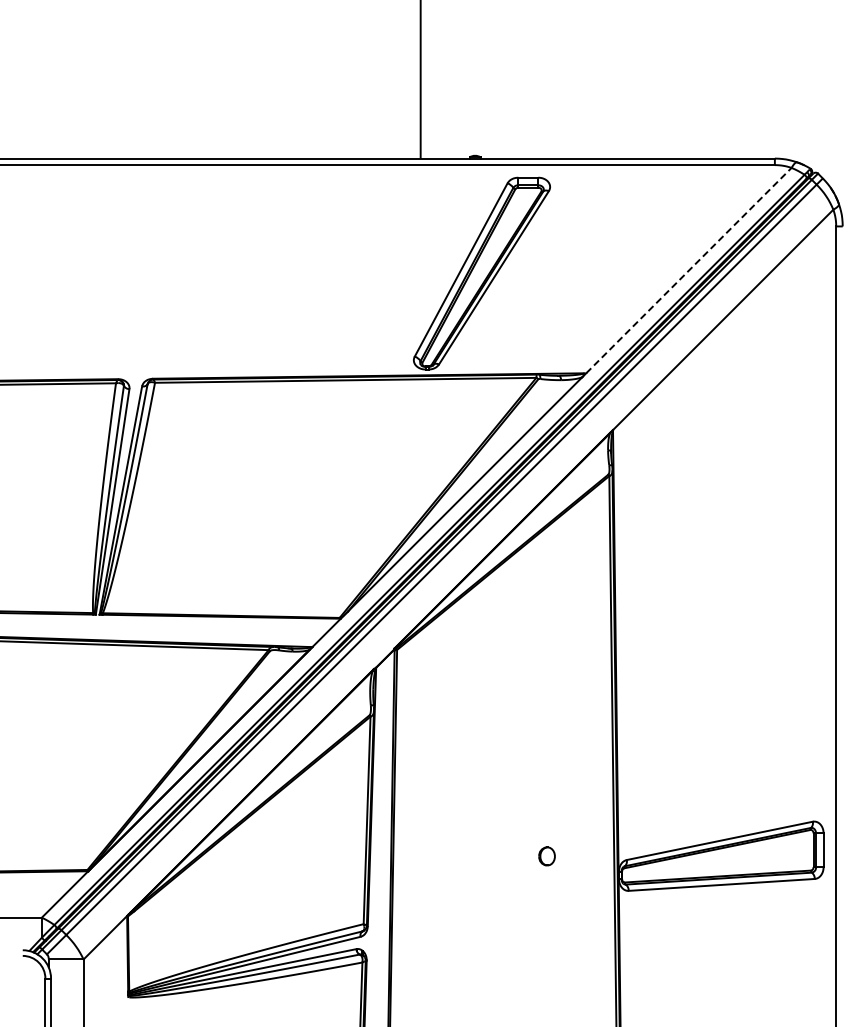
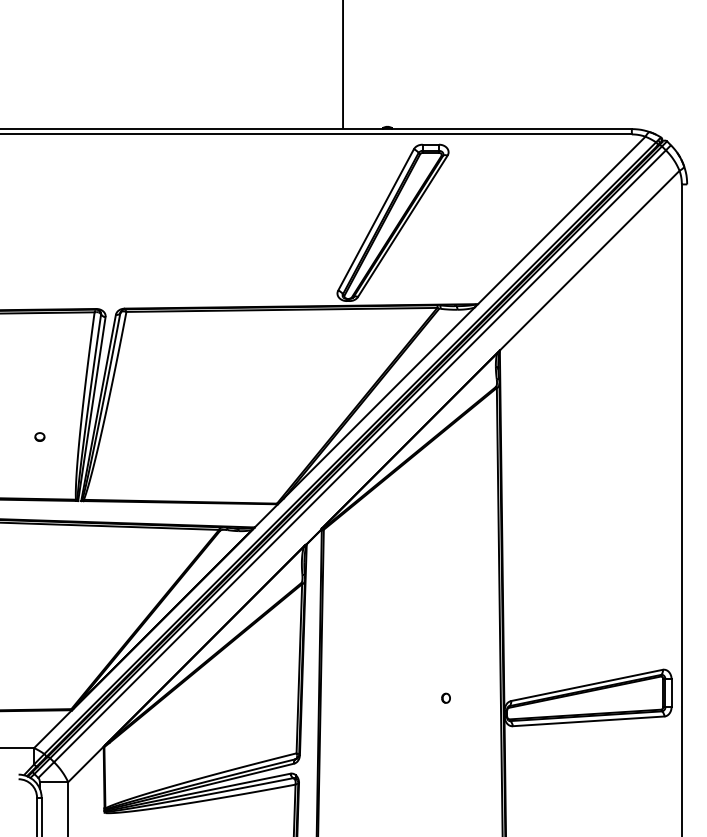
line: (689, 270) -> (562, 220), dashed -> solid
part: (48, 536) -> (39, 437), added
part: (546, 856) -> (445, 698), size x0.62

